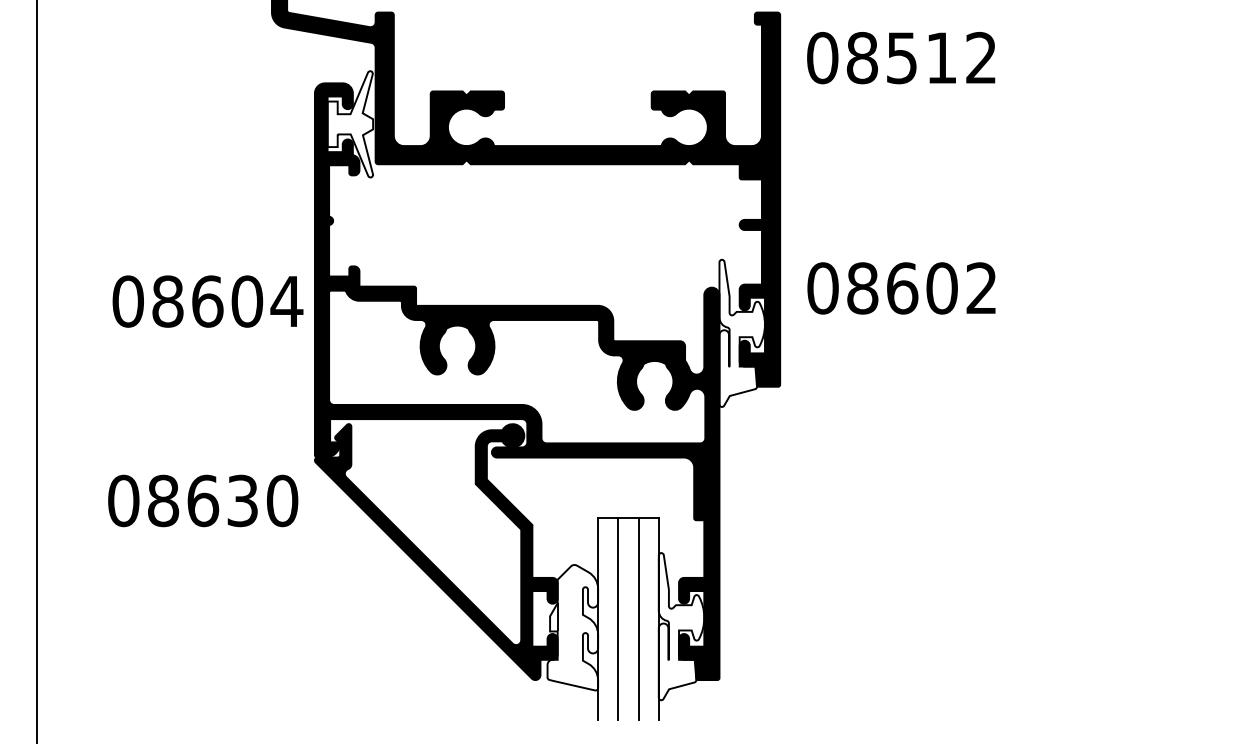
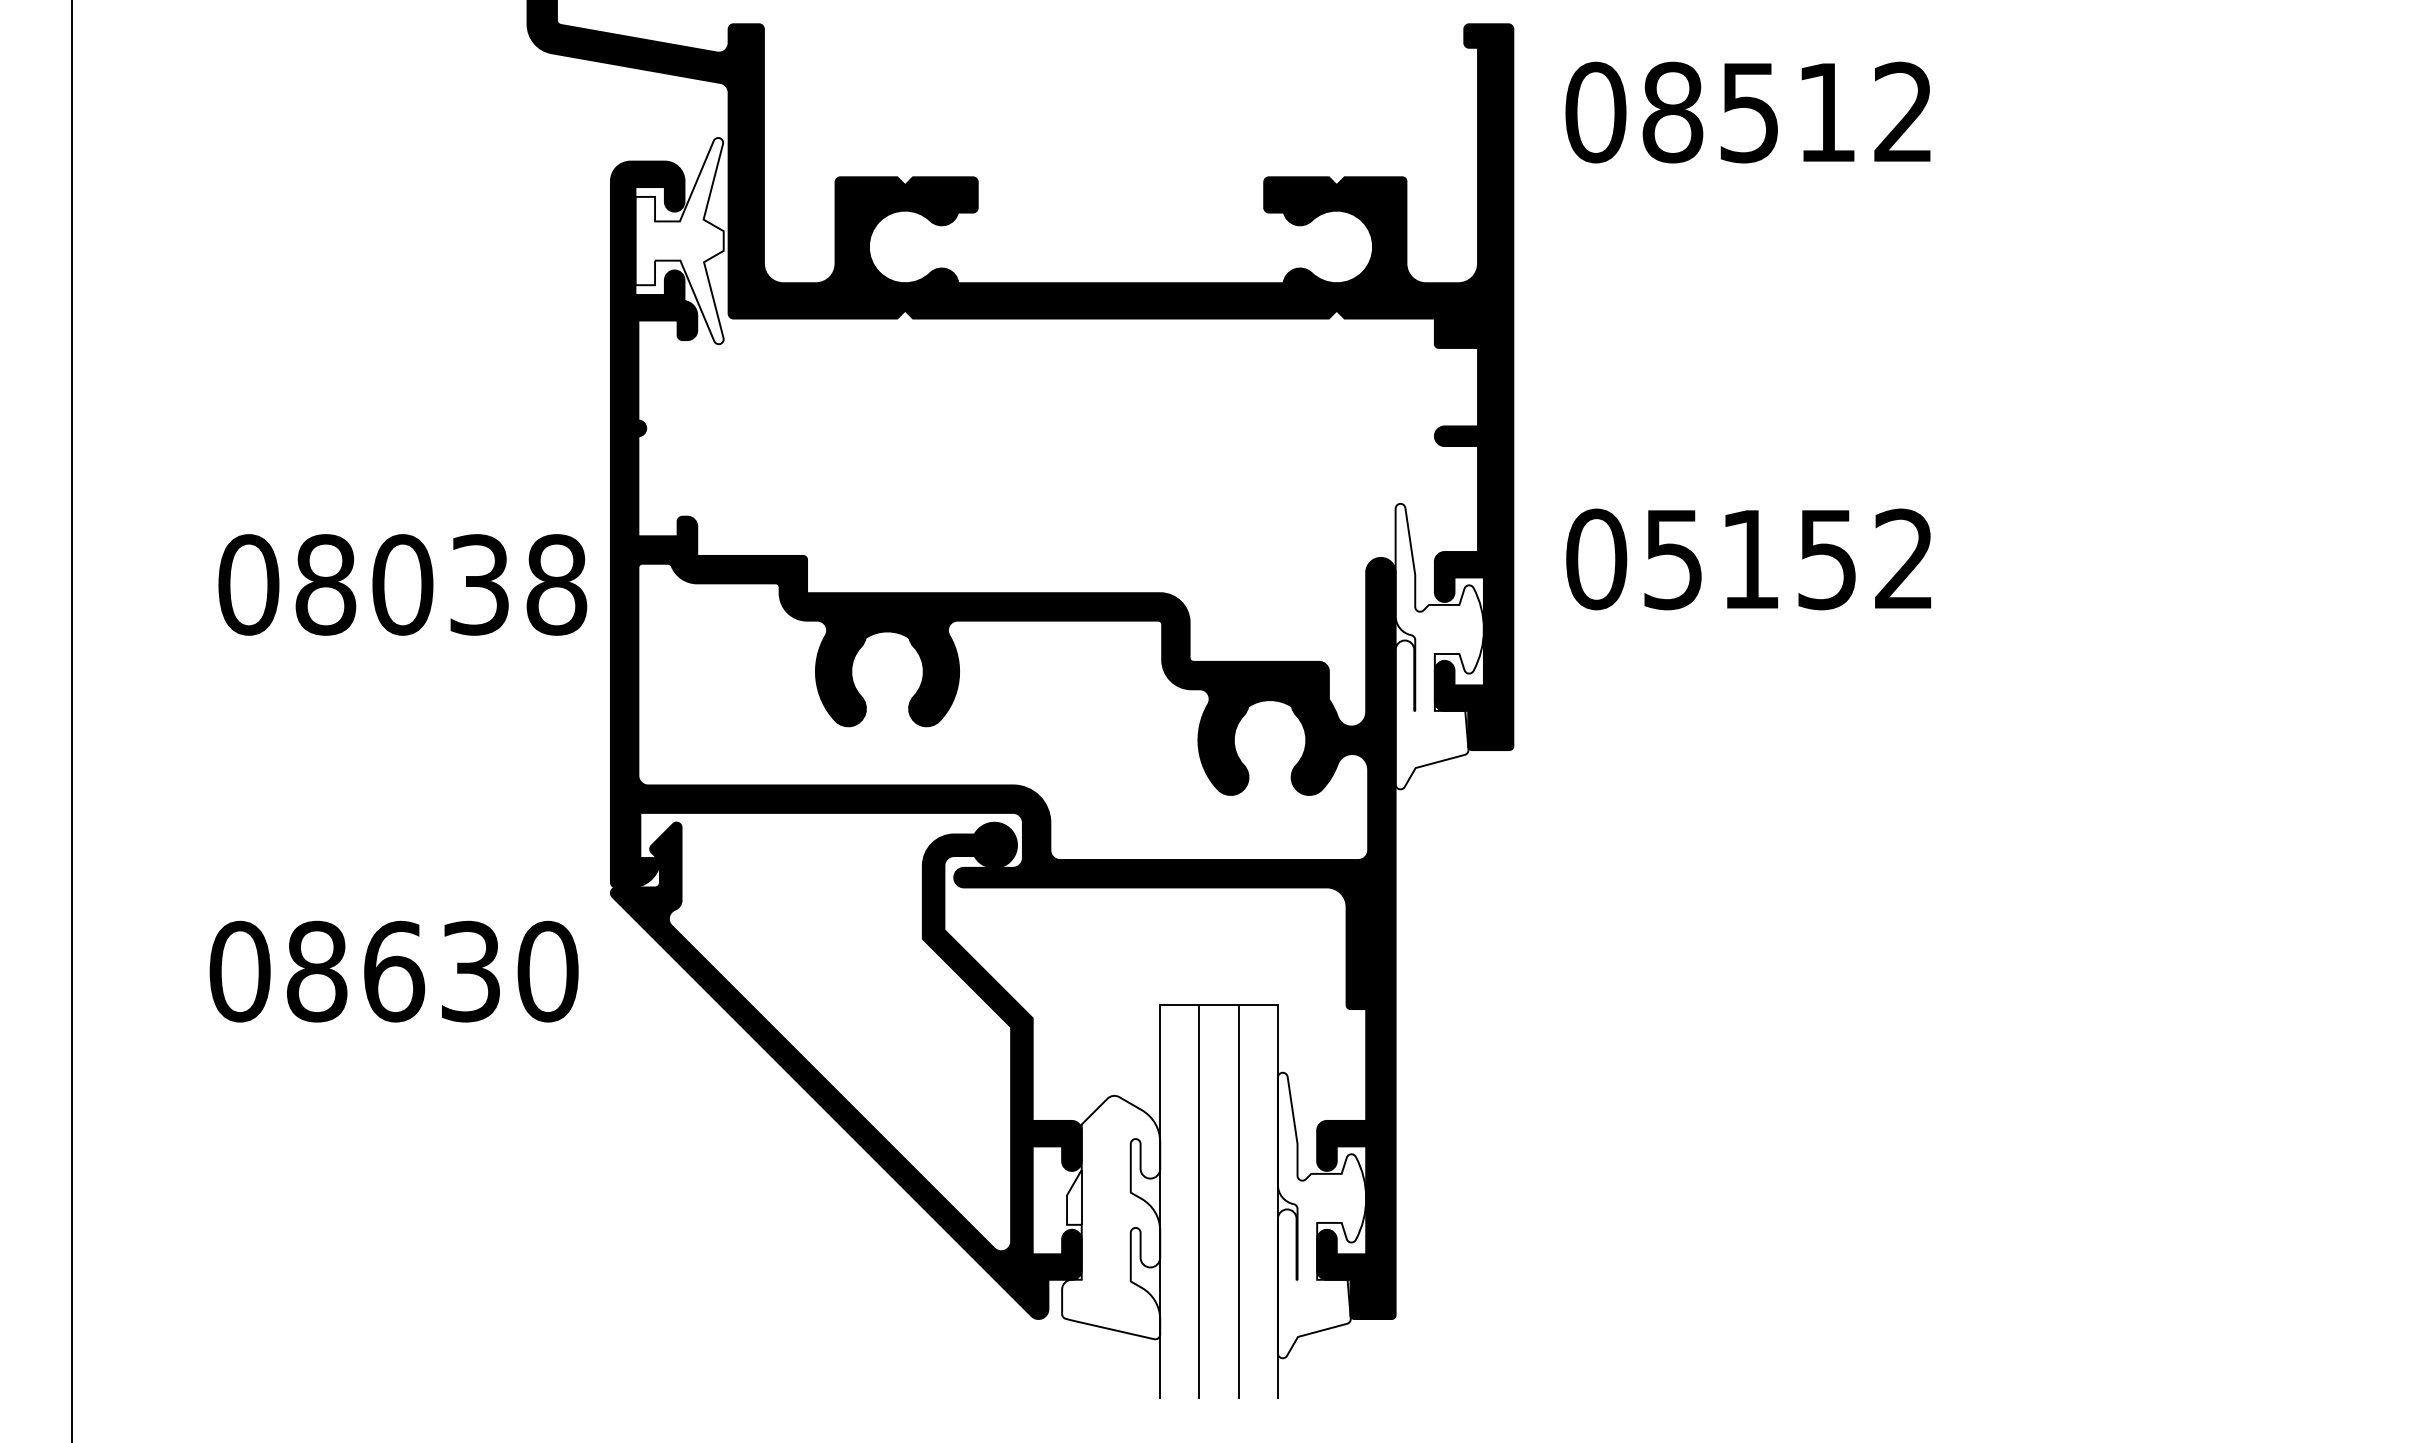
text: (902, 288) -> (1750, 559), 08602 -> 05152
text: (247, 301) -> (480, 584), 08604 -> 08038

